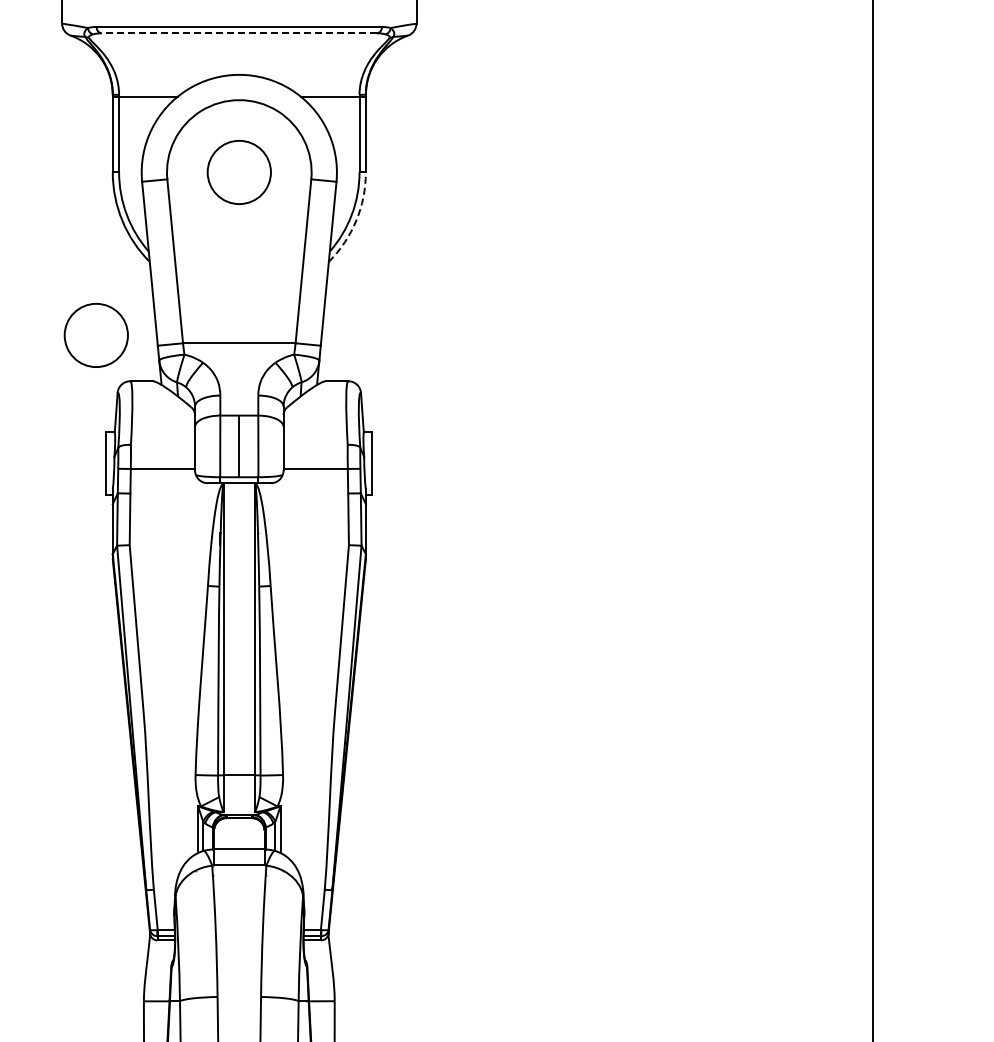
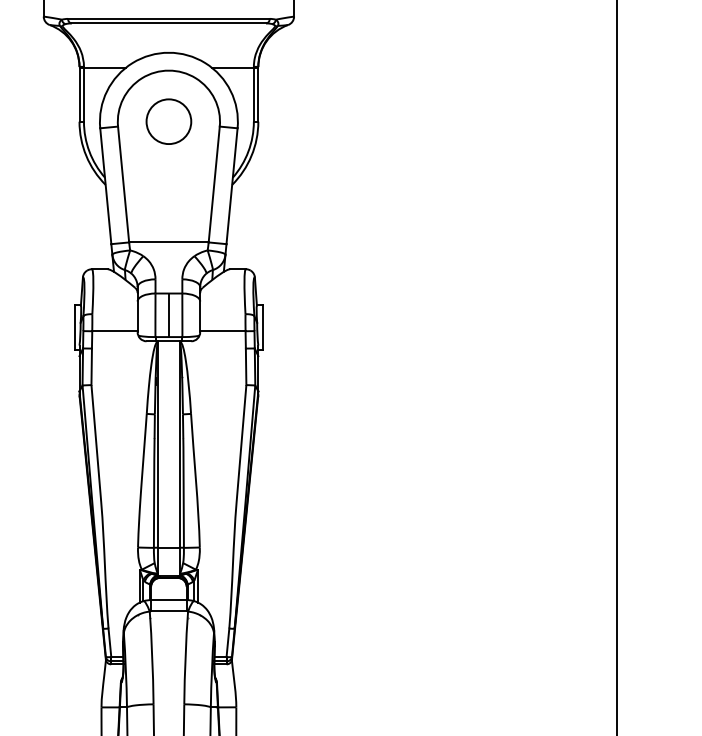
line: (239, 33) -> (169, 23), dashed -> solid
arc: (356, 220) -> (251, 155), dashed -> solid
circle: (95, 334) -> (67, 236), removed

